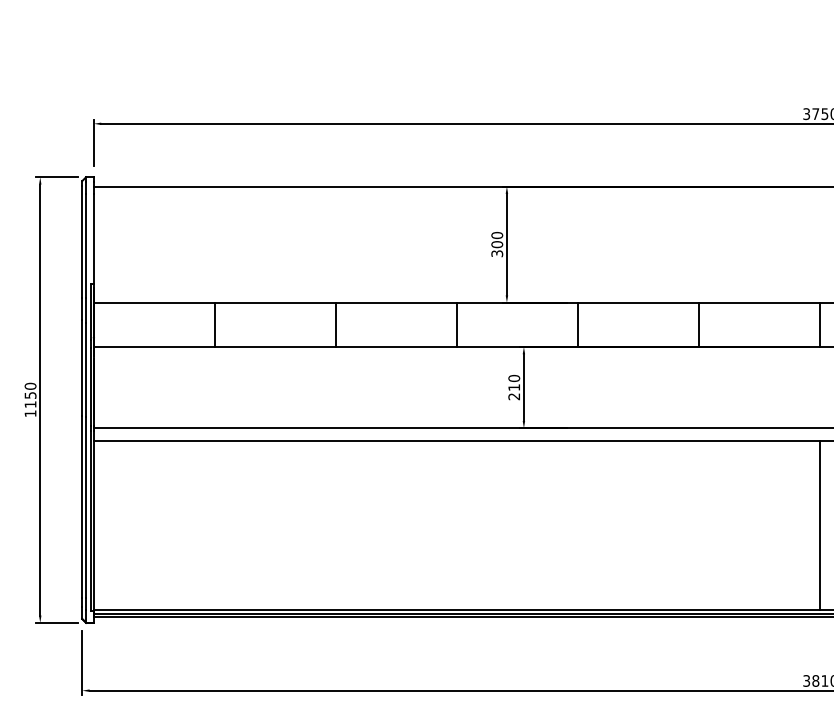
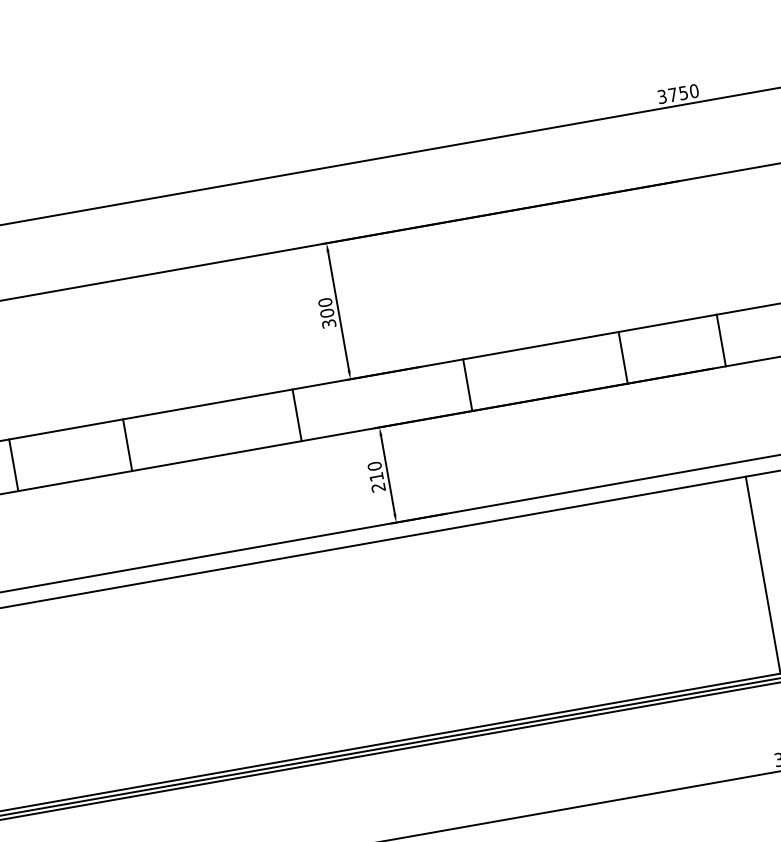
line: (336, 324) -> (127, 444), moved
line: (578, 324) -> (467, 384), moved
line: (699, 324) -> (623, 357), moved

